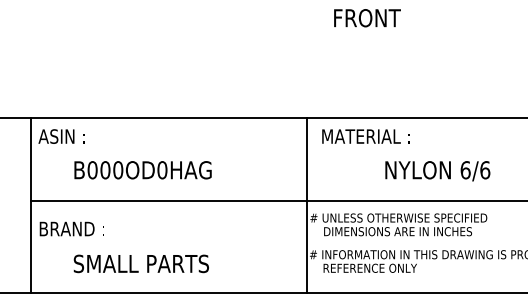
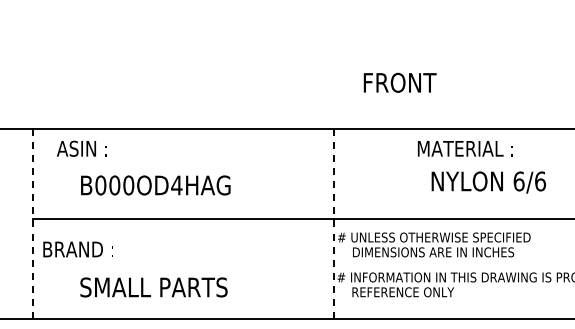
text: (366, 17) -> (399, 82), moved
text: (61, 136) -> (81, 148), moved
text: (365, 136) -> (465, 148), moved
text: (162, 170) -> (176, 185), B000OD0HAG -> B000OD4HAG
text: (437, 171) -> (488, 182), moved
line: (30, 206) -> (33, 224), solid -> dashed
line: (306, 206) -> (333, 224), solid -> dashed

